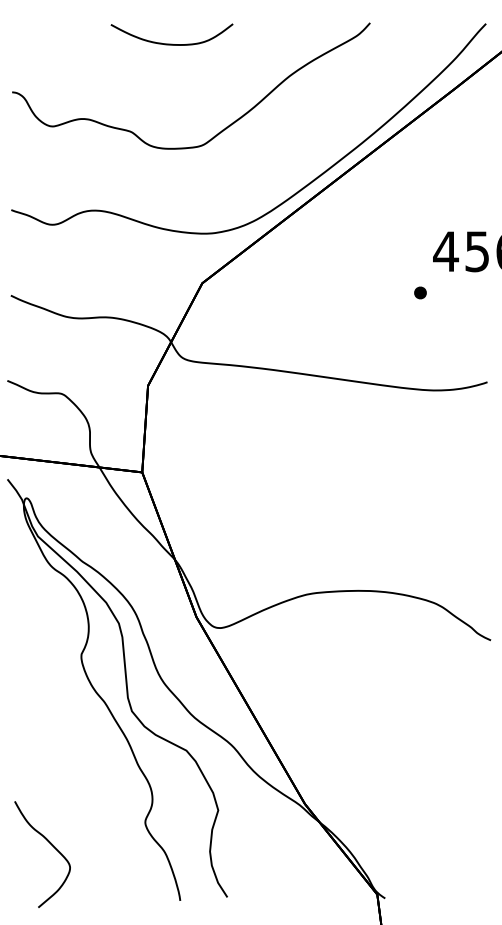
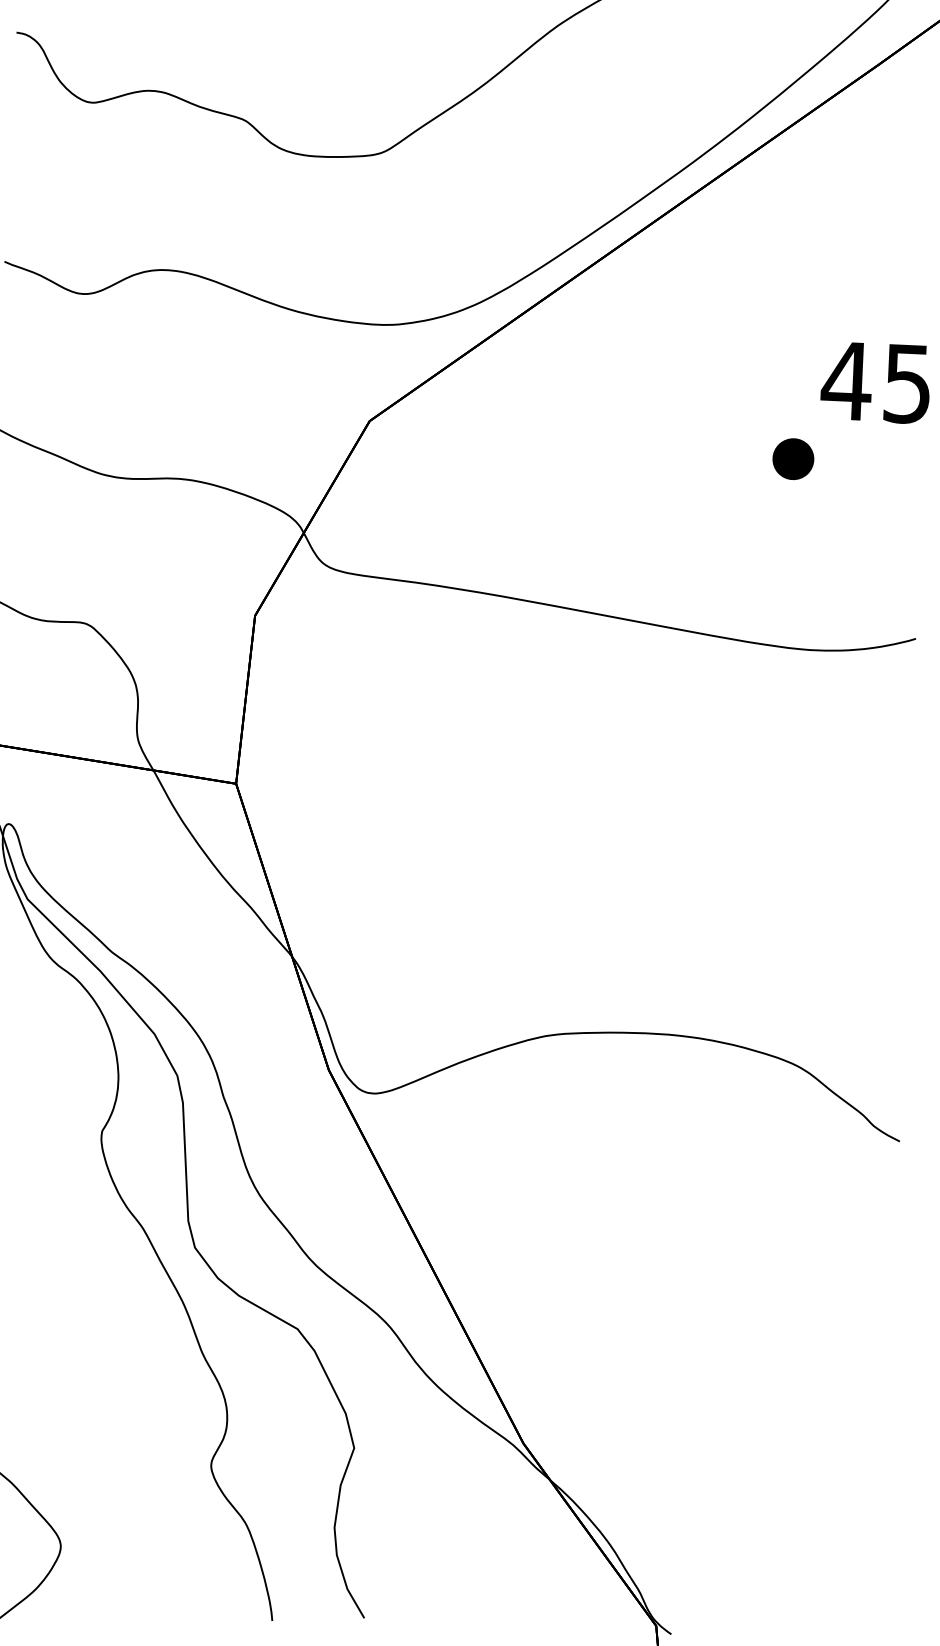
part: (420, 292) -> (793, 458), size x1.67

